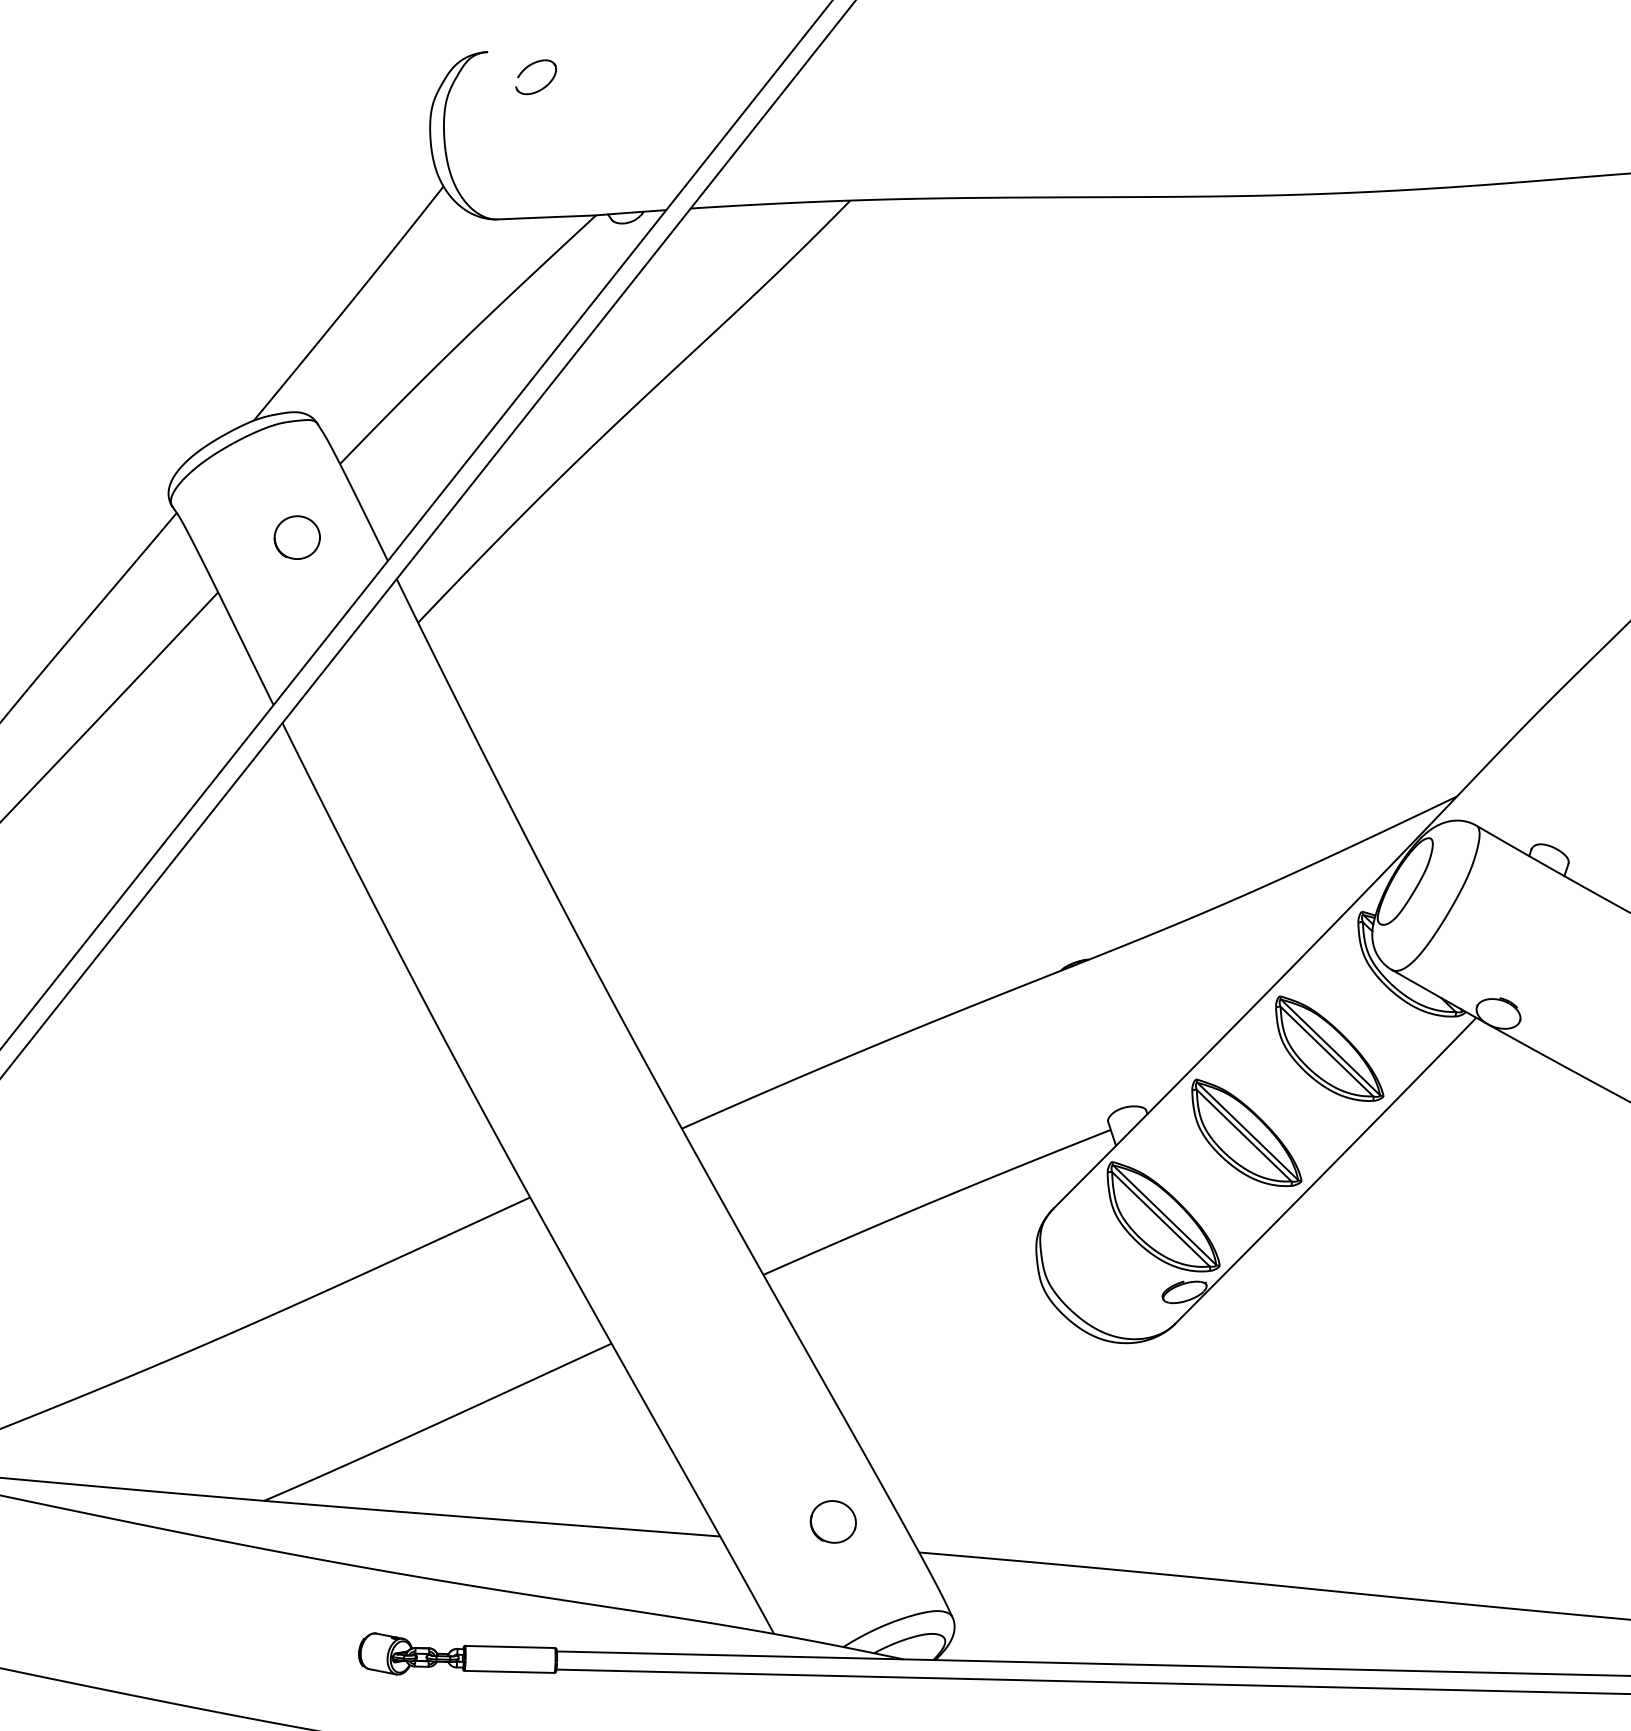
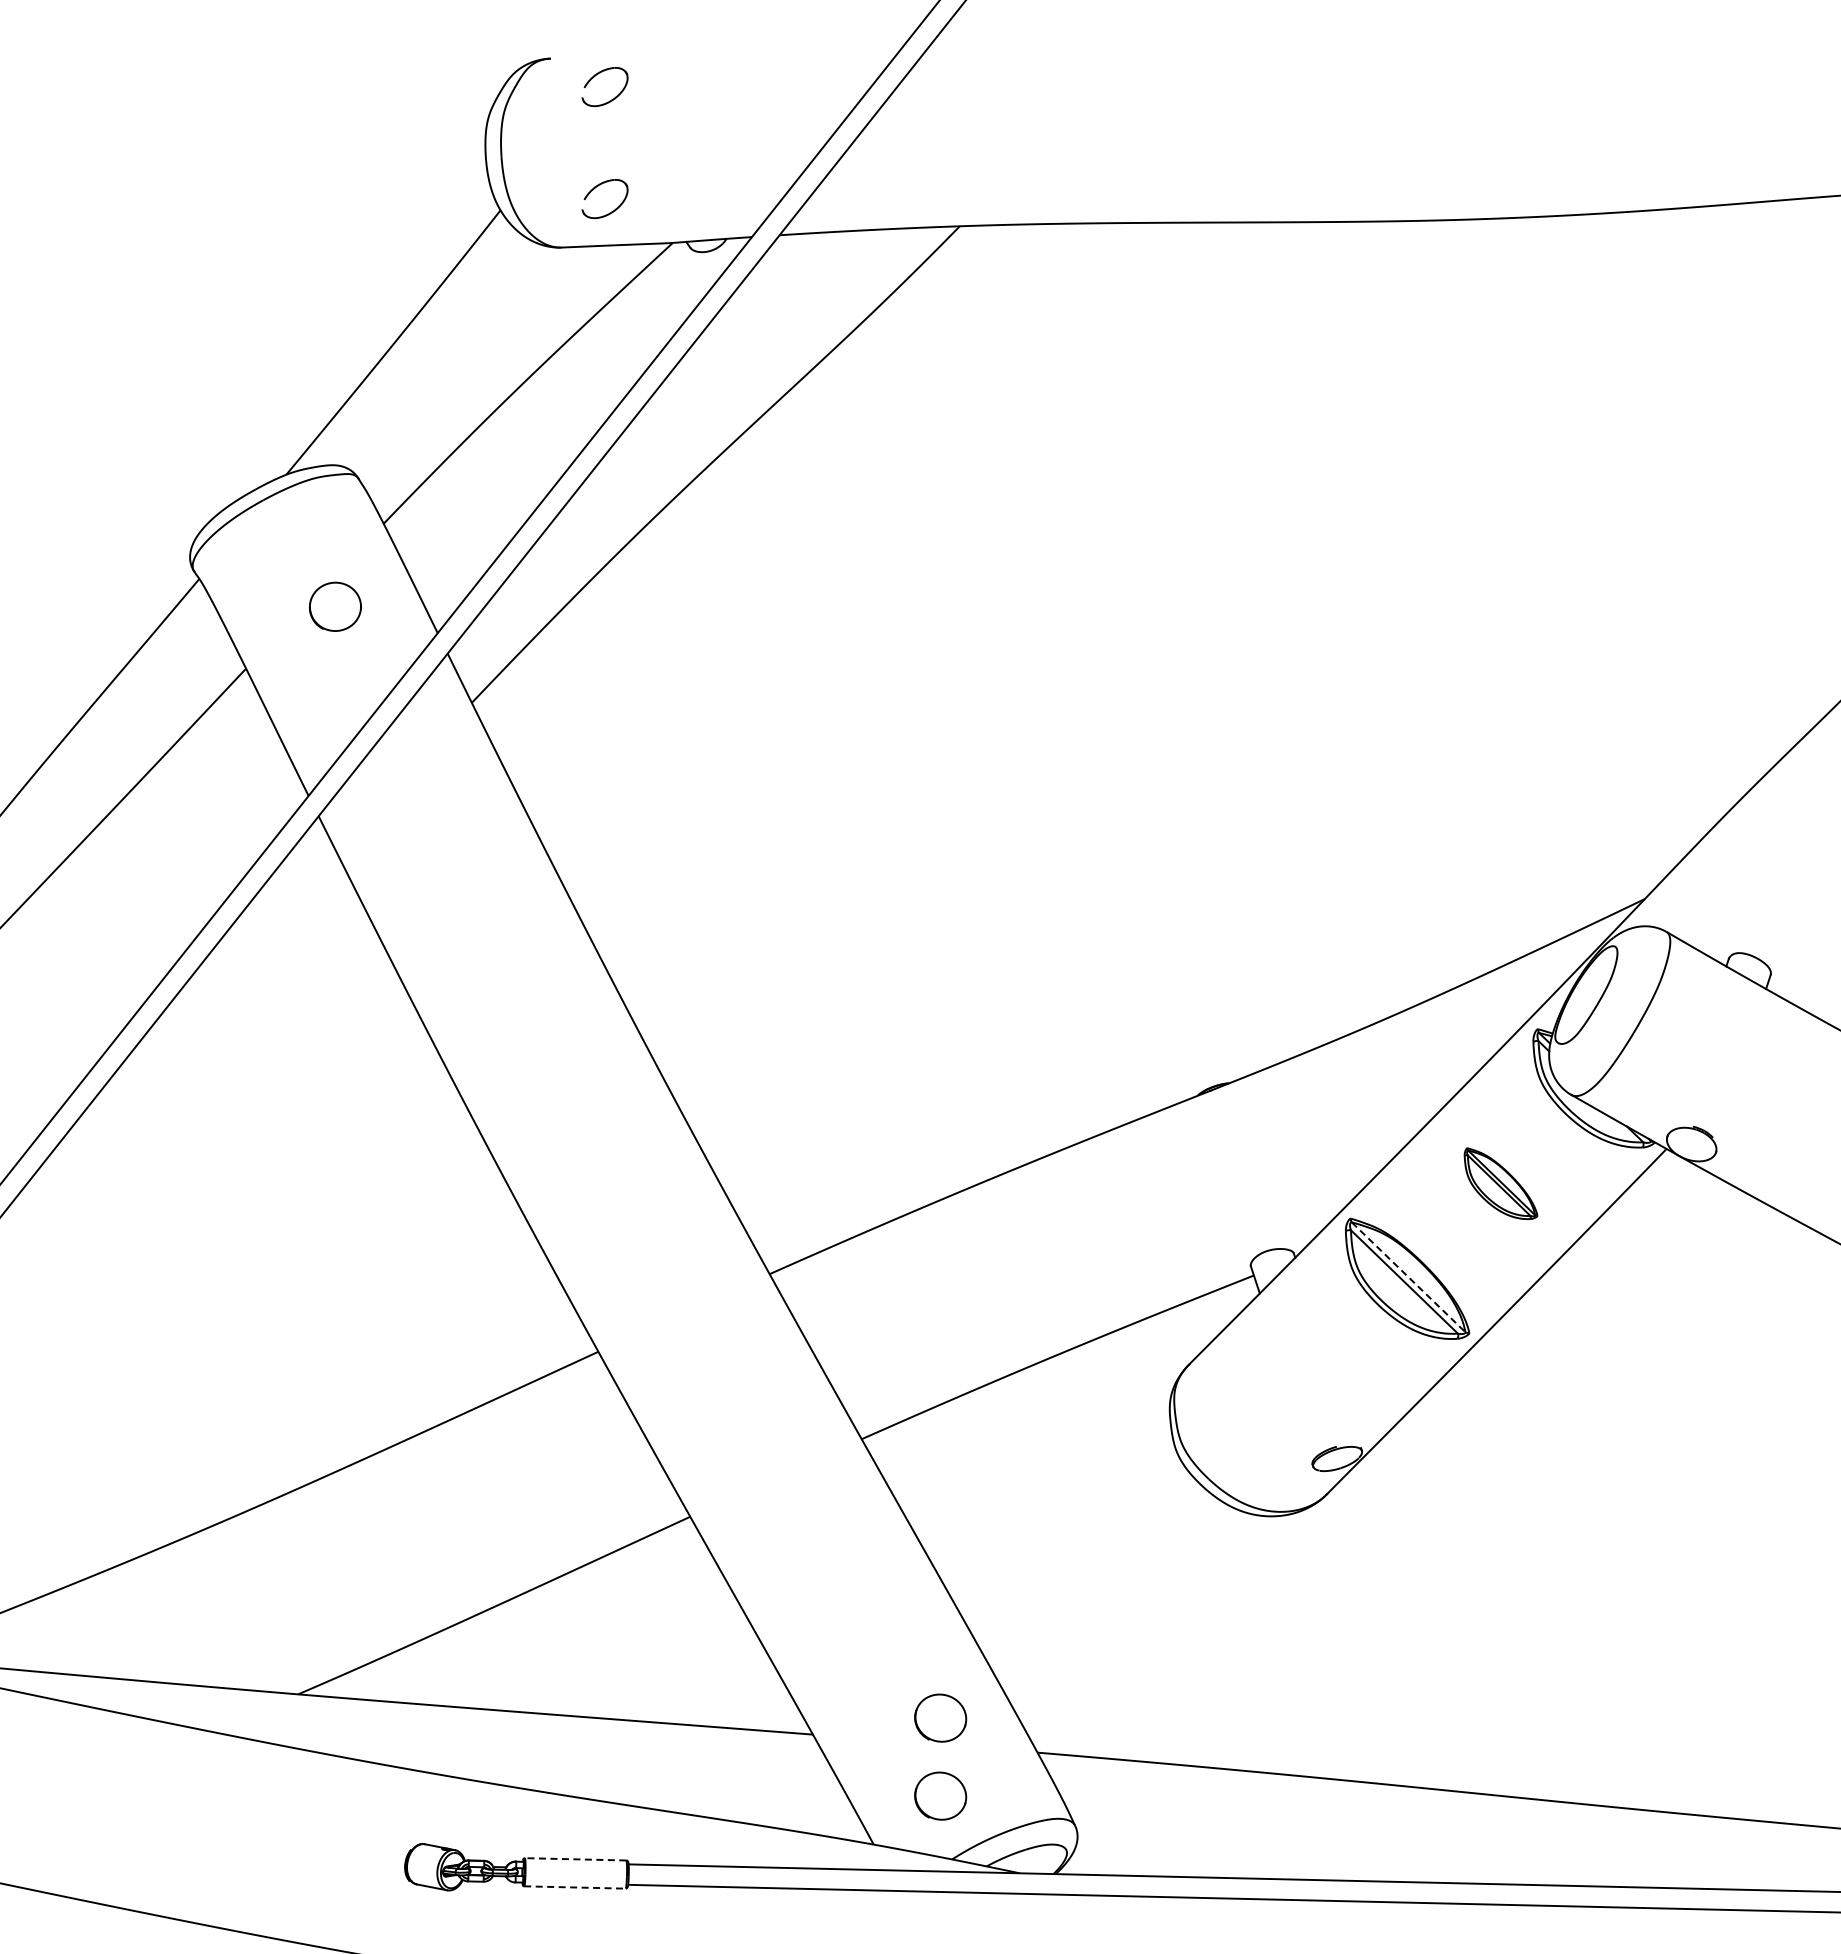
part: (541, 187) -> (611, 211), added
part: (1329, 1048) -> (1500, 1183), size x0.6
line: (1247, 1131) -> (1408, 1277), solid -> dashed
part: (1163, 1216) -> (1313, 1373), removed
part: (833, 1590) -> (940, 1795), added
line: (509, 1647) -> (575, 1859), solid -> dashed
line: (509, 1671) -> (574, 1887), solid -> dashed

